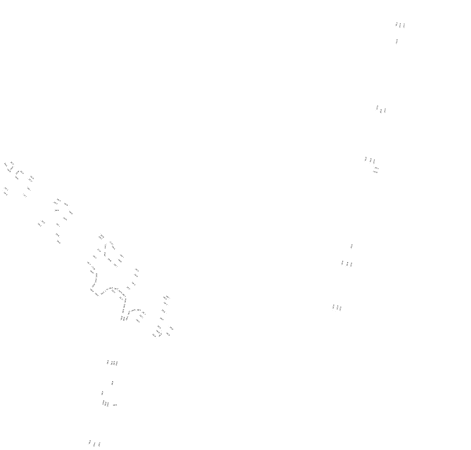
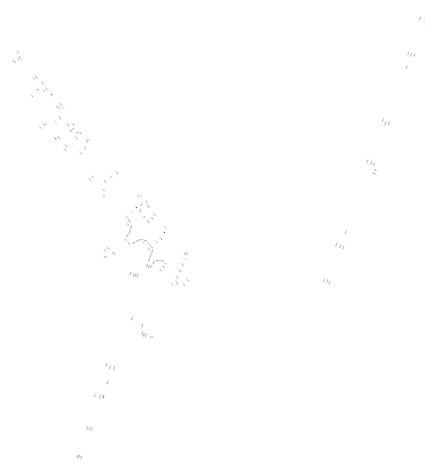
text: (60, 204) -> (109, 252), moved
text: (111, 362) -> (133, 274), moved
text: (107, 398) -> (146, 330), moved

